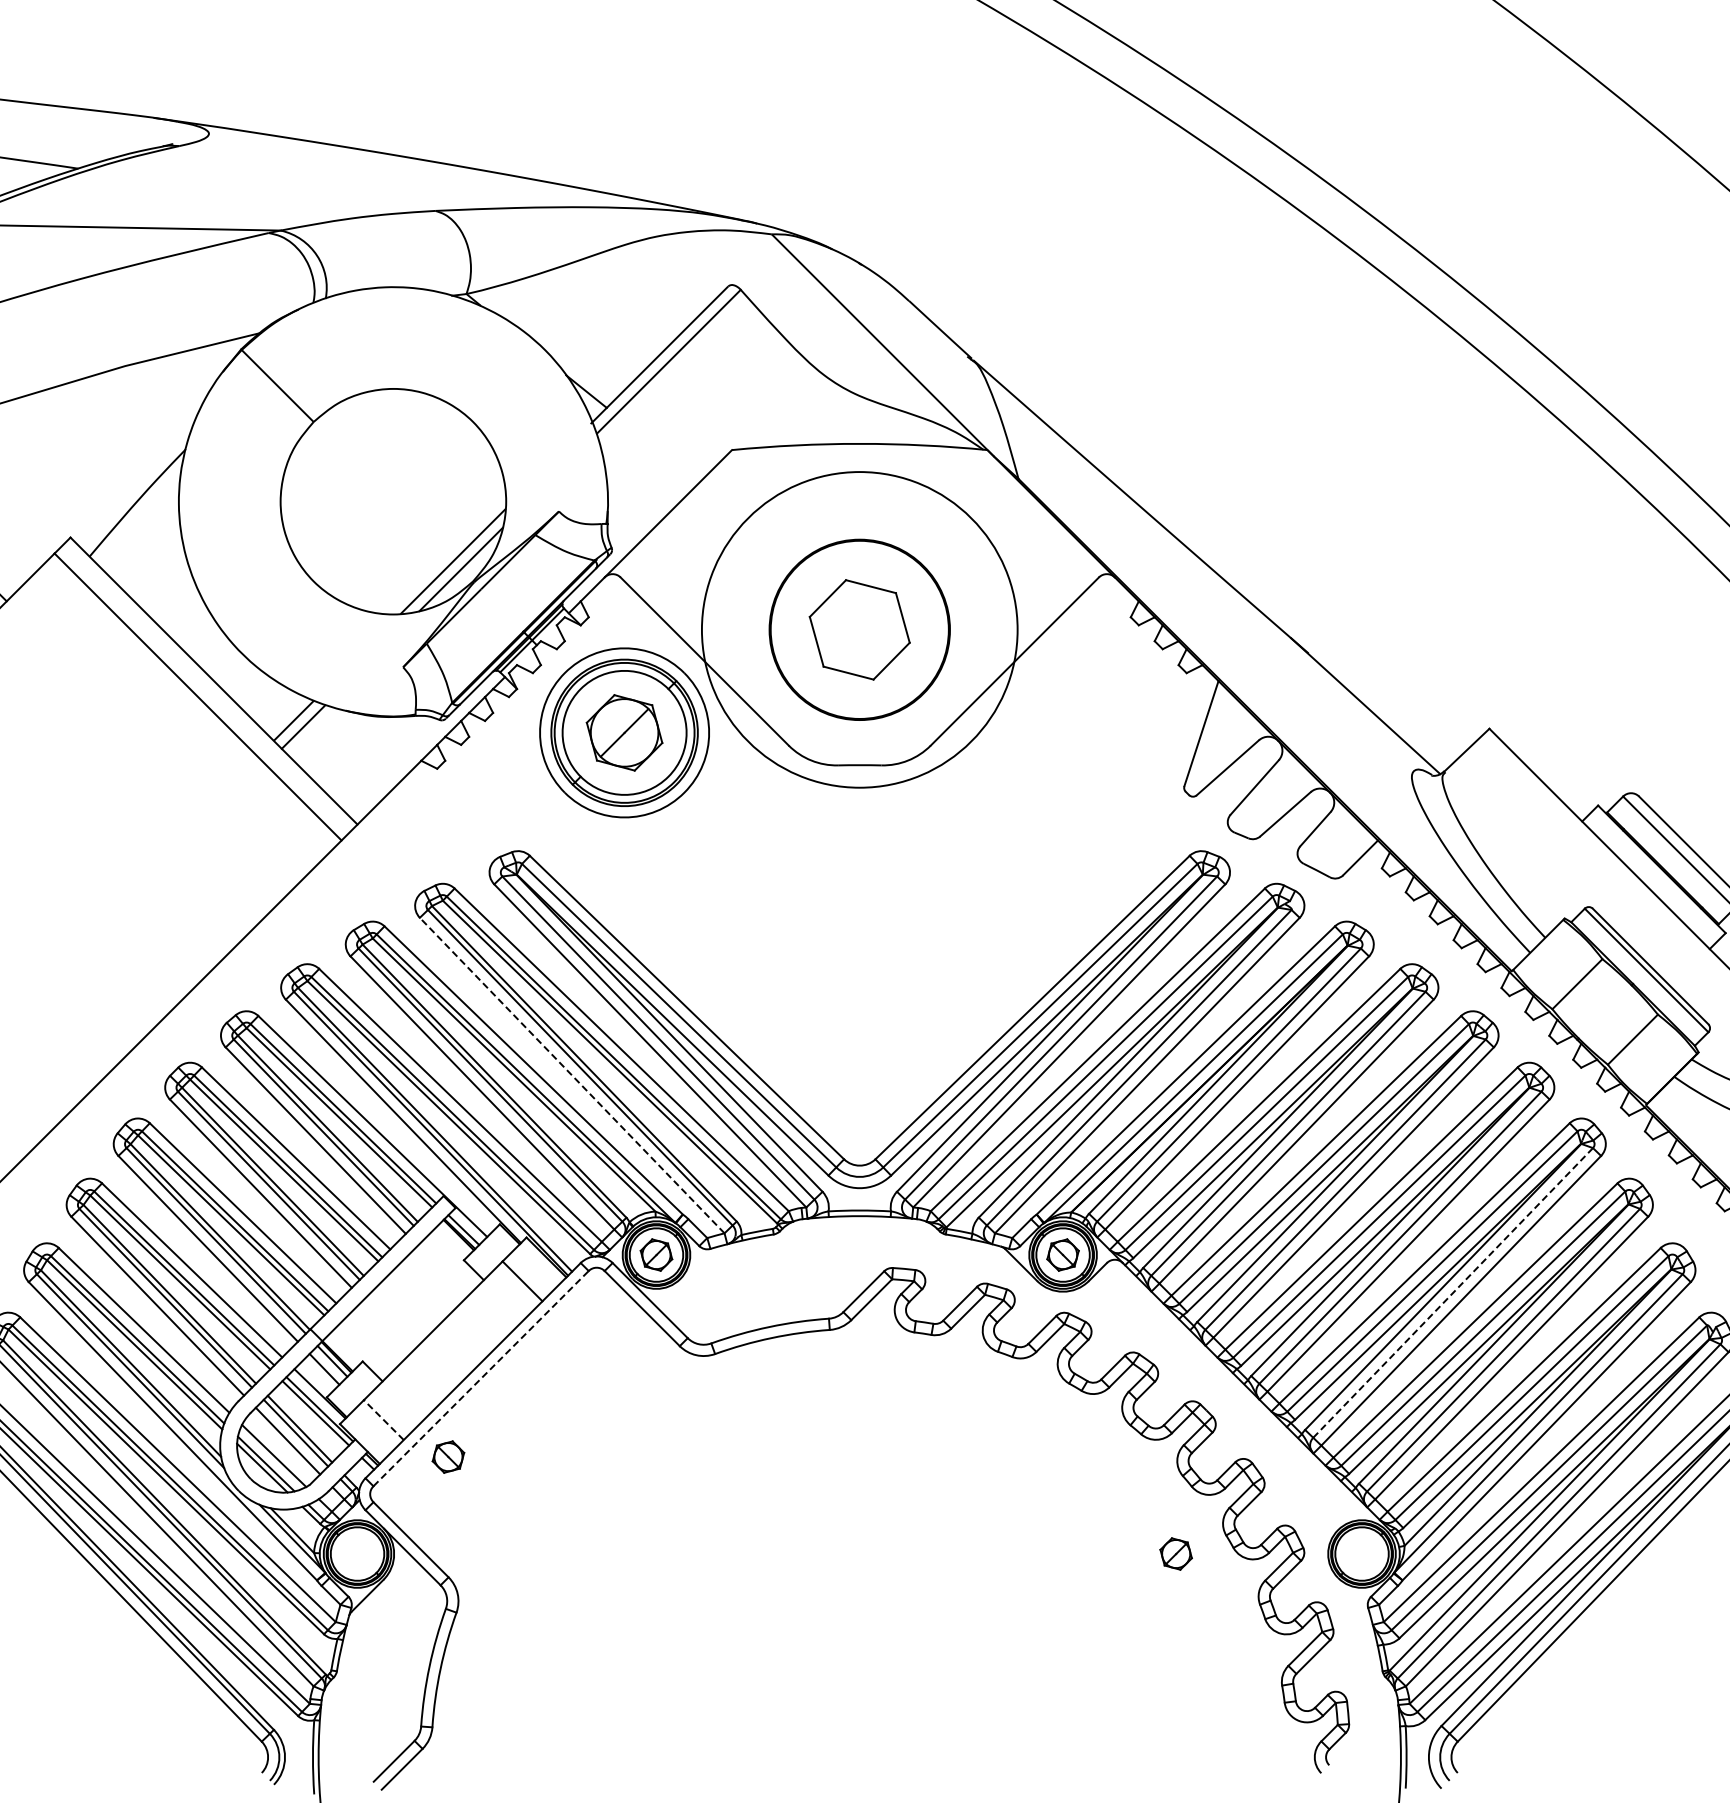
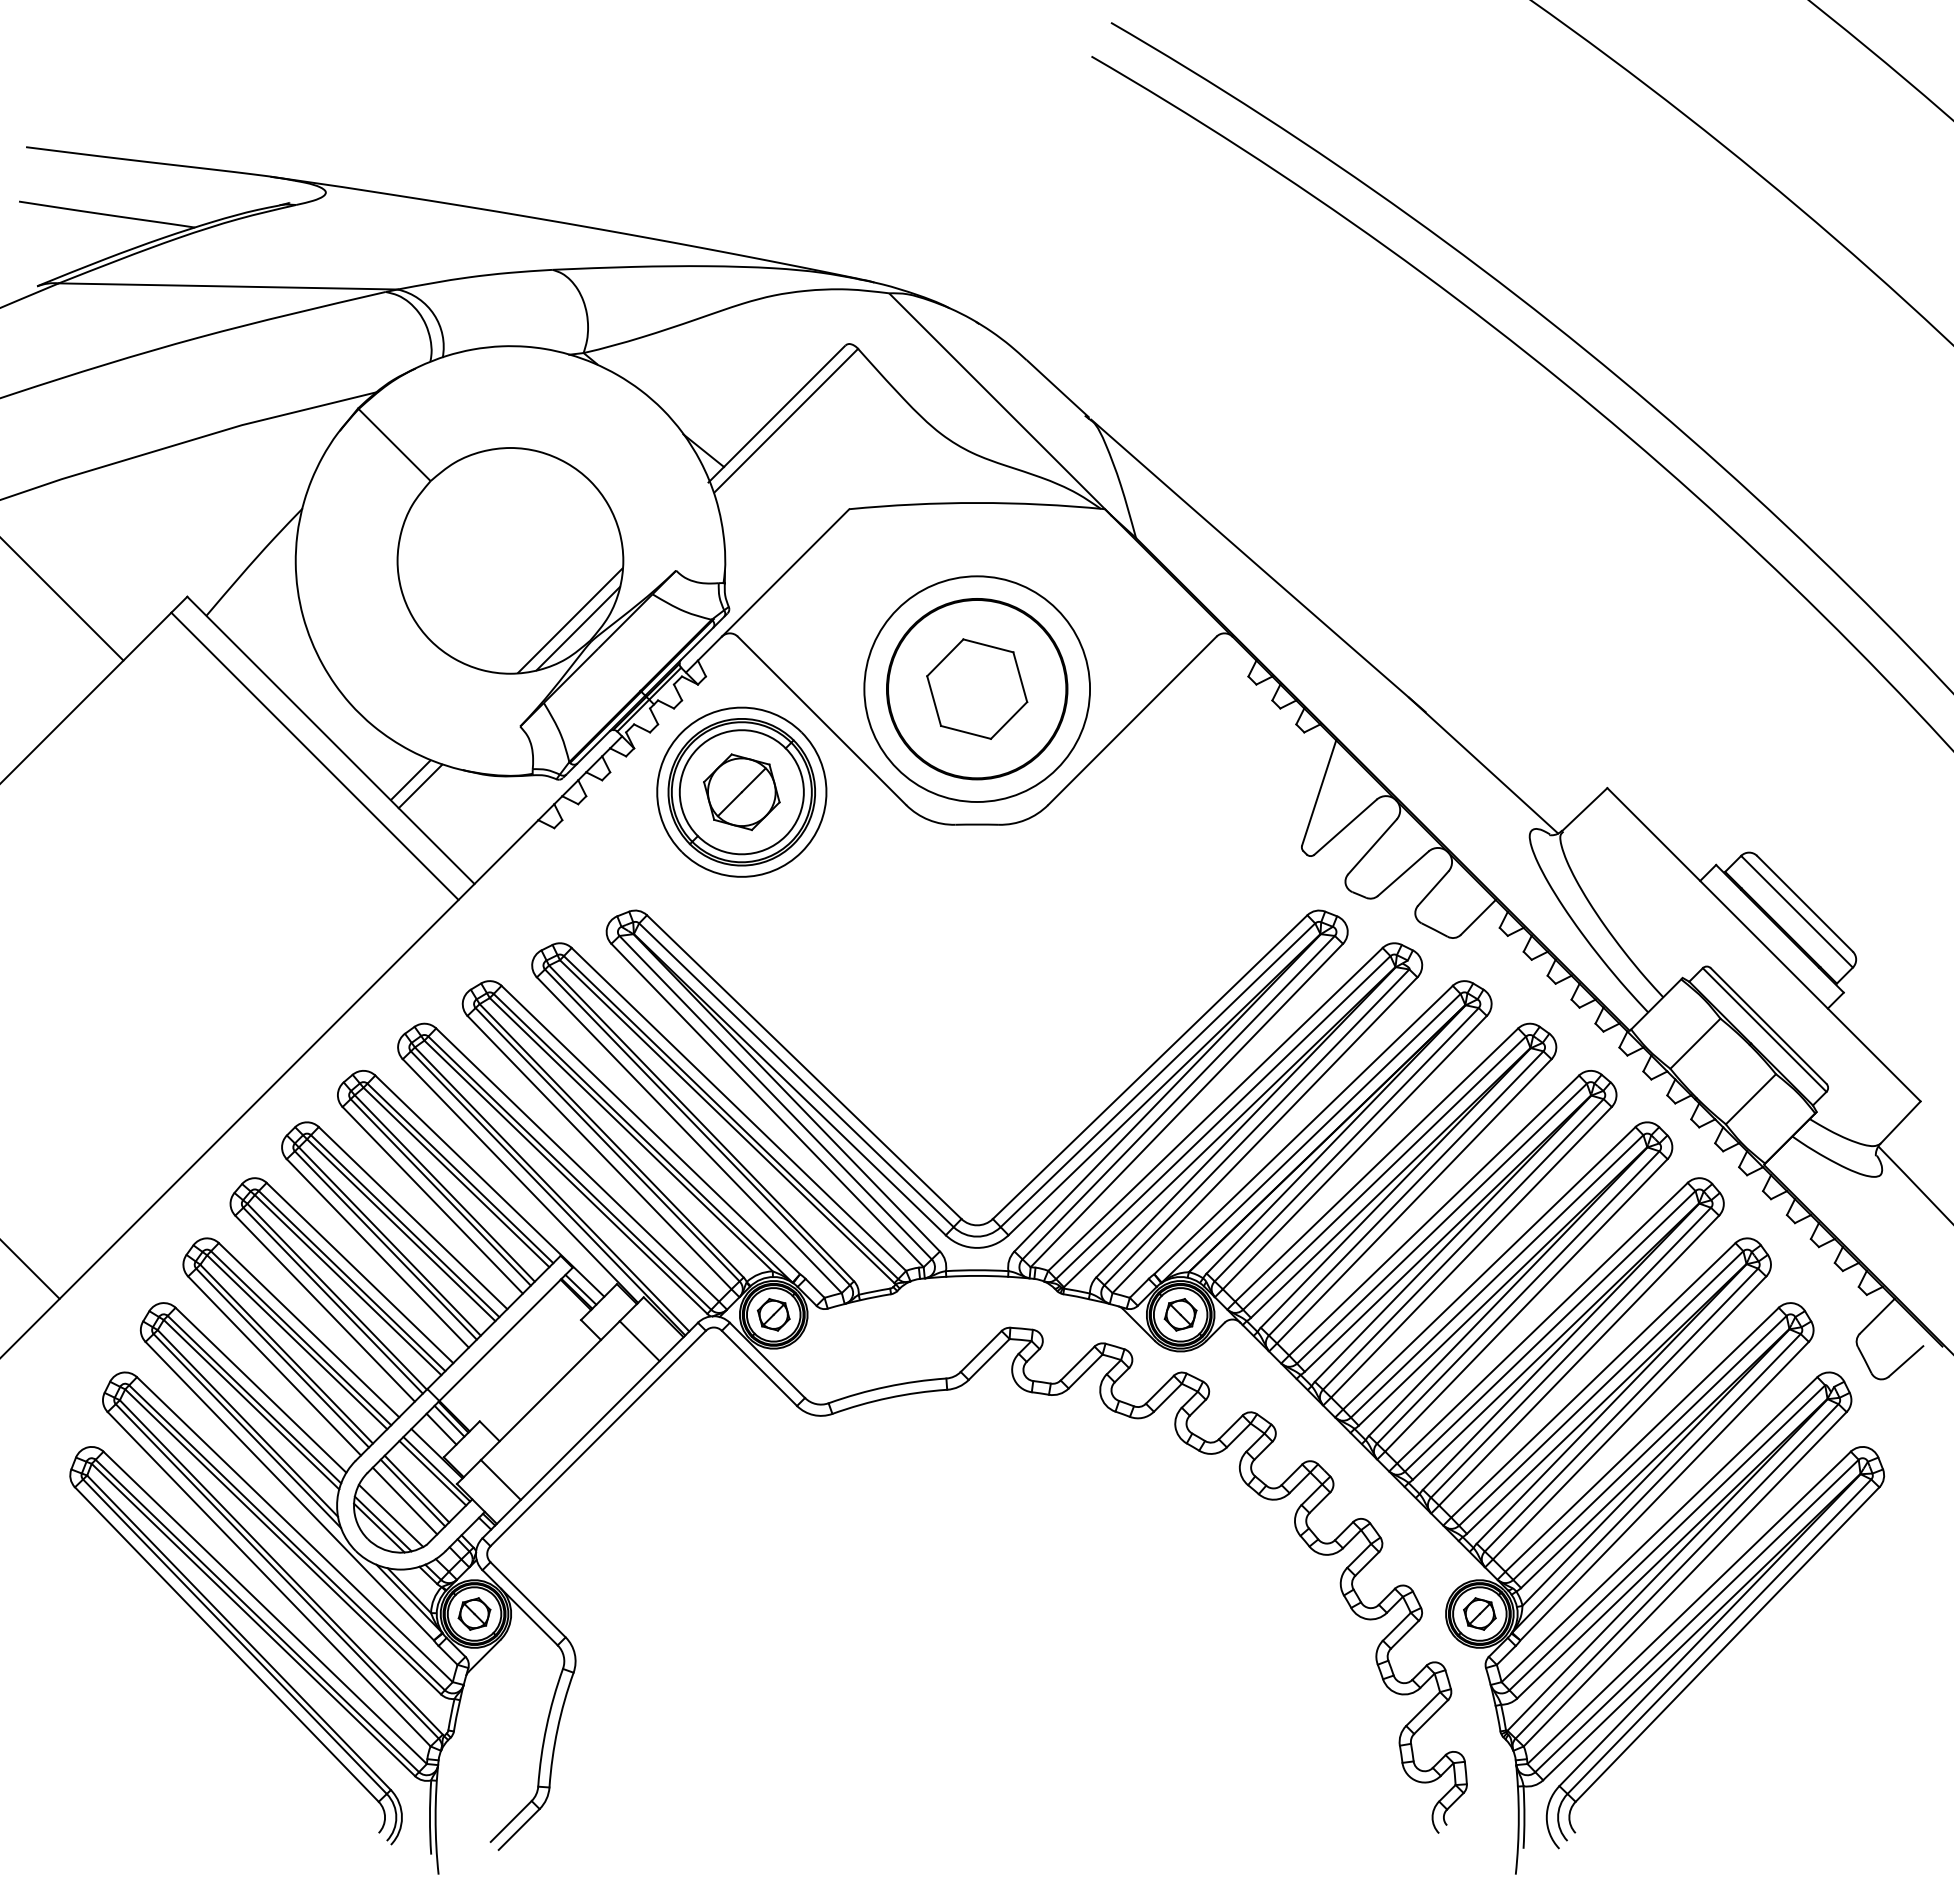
circle: (860, 630) -> (977, 689), size x0.71
line: (572, 1074) -> (689, 1134), dashed -> solid
line: (1453, 1292) -> (1571, 1352), dashed -> solid
line: (481, 1378) -> (598, 1438), dashed -> solid
line: (383, 1419) -> (500, 1479), dashed -> solid
part: (448, 1456) -> (474, 1613), moved
part: (1175, 1553) -> (1479, 1613), moved

